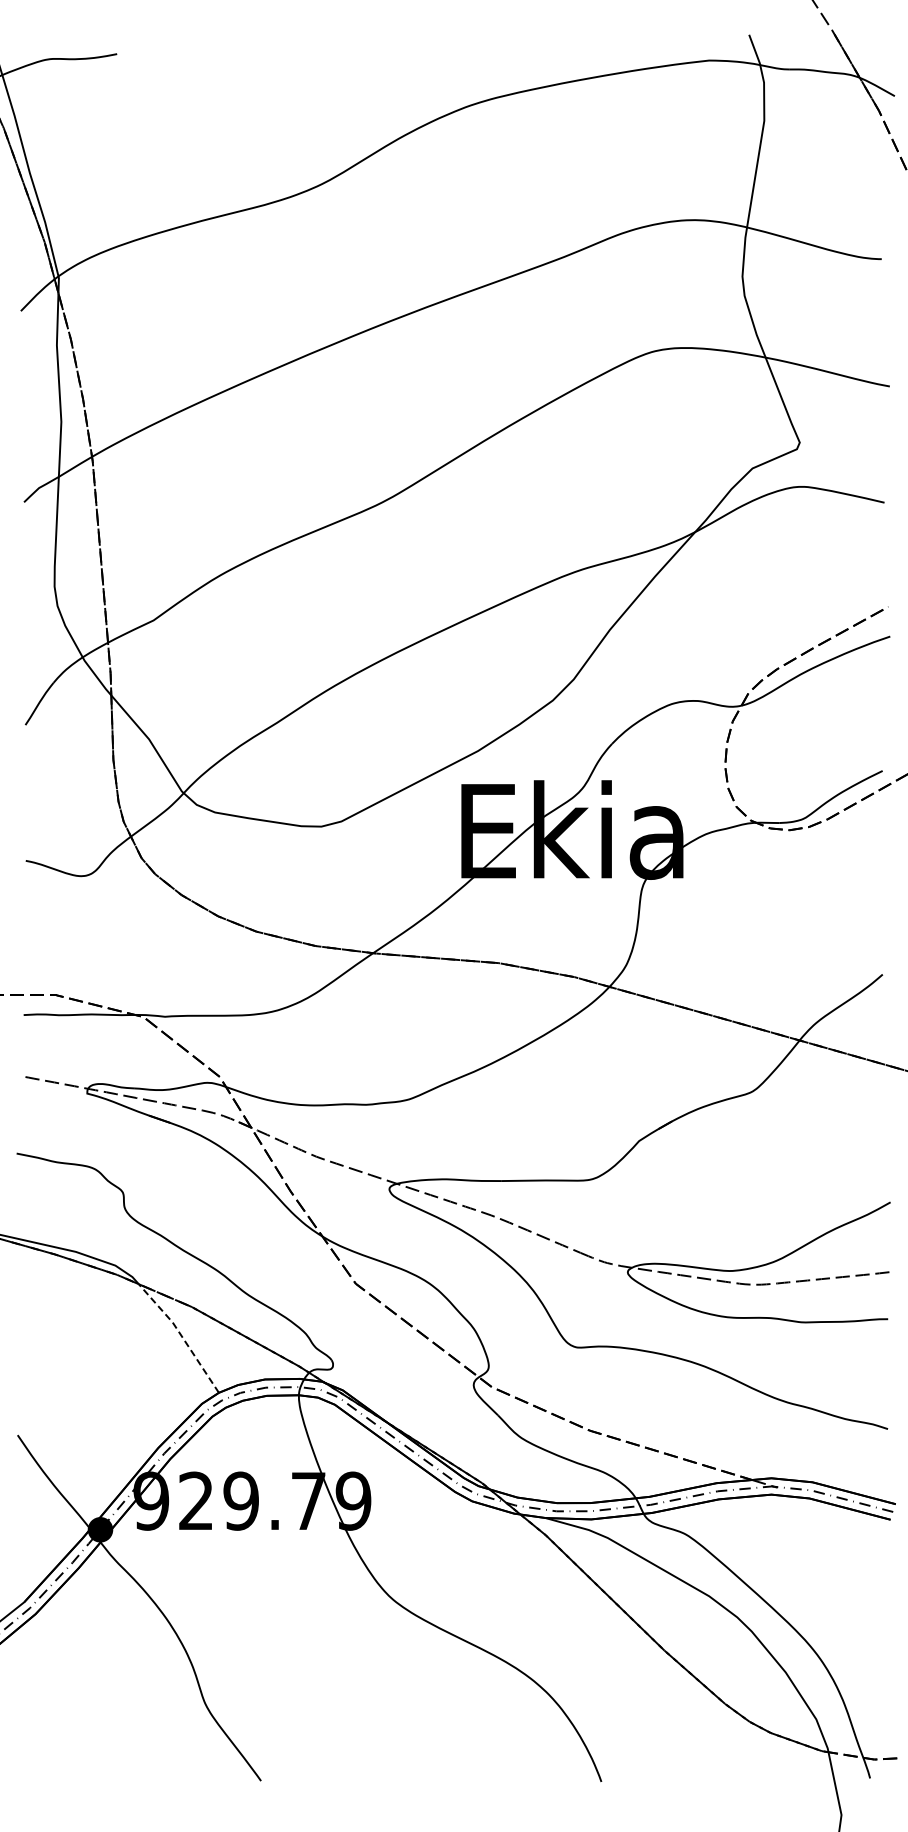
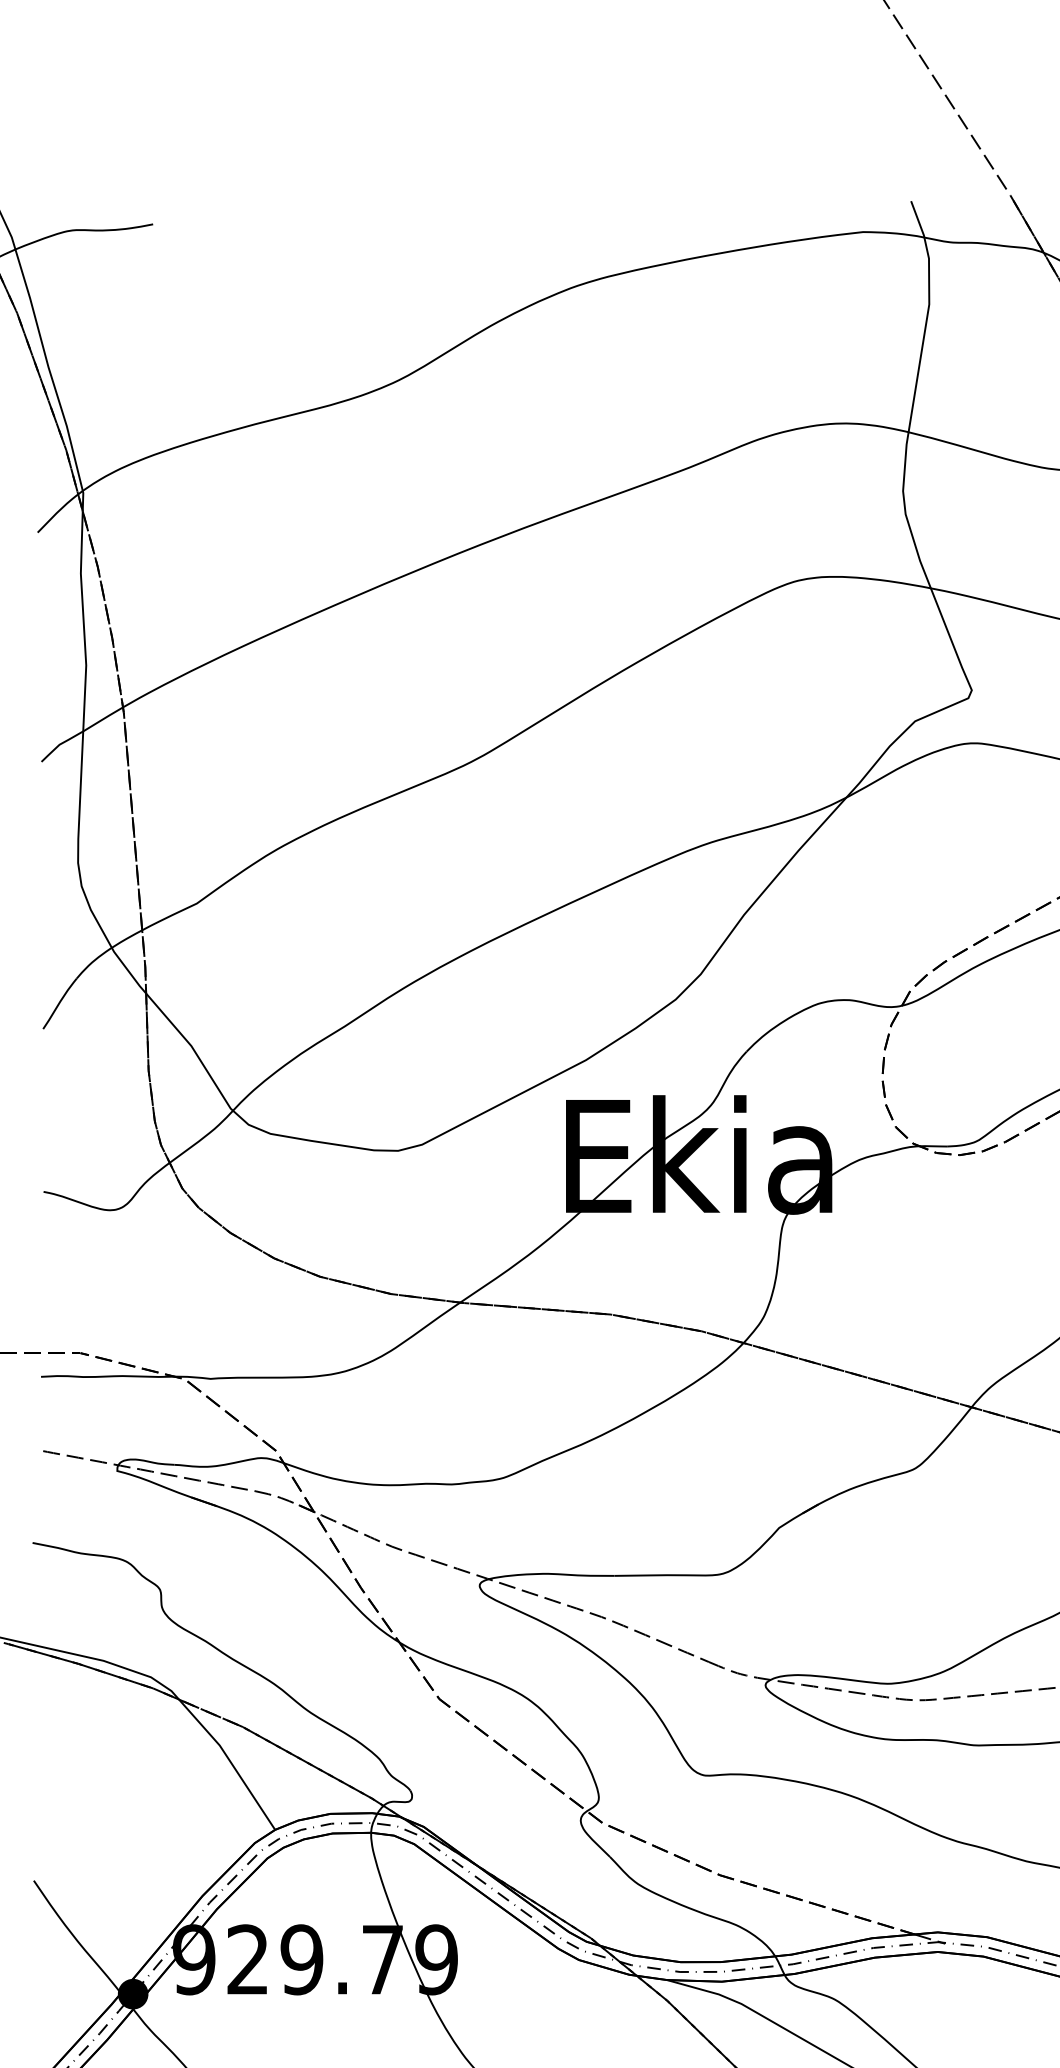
line: (181, 1335) -> (230, 1761), dashed -> solid

